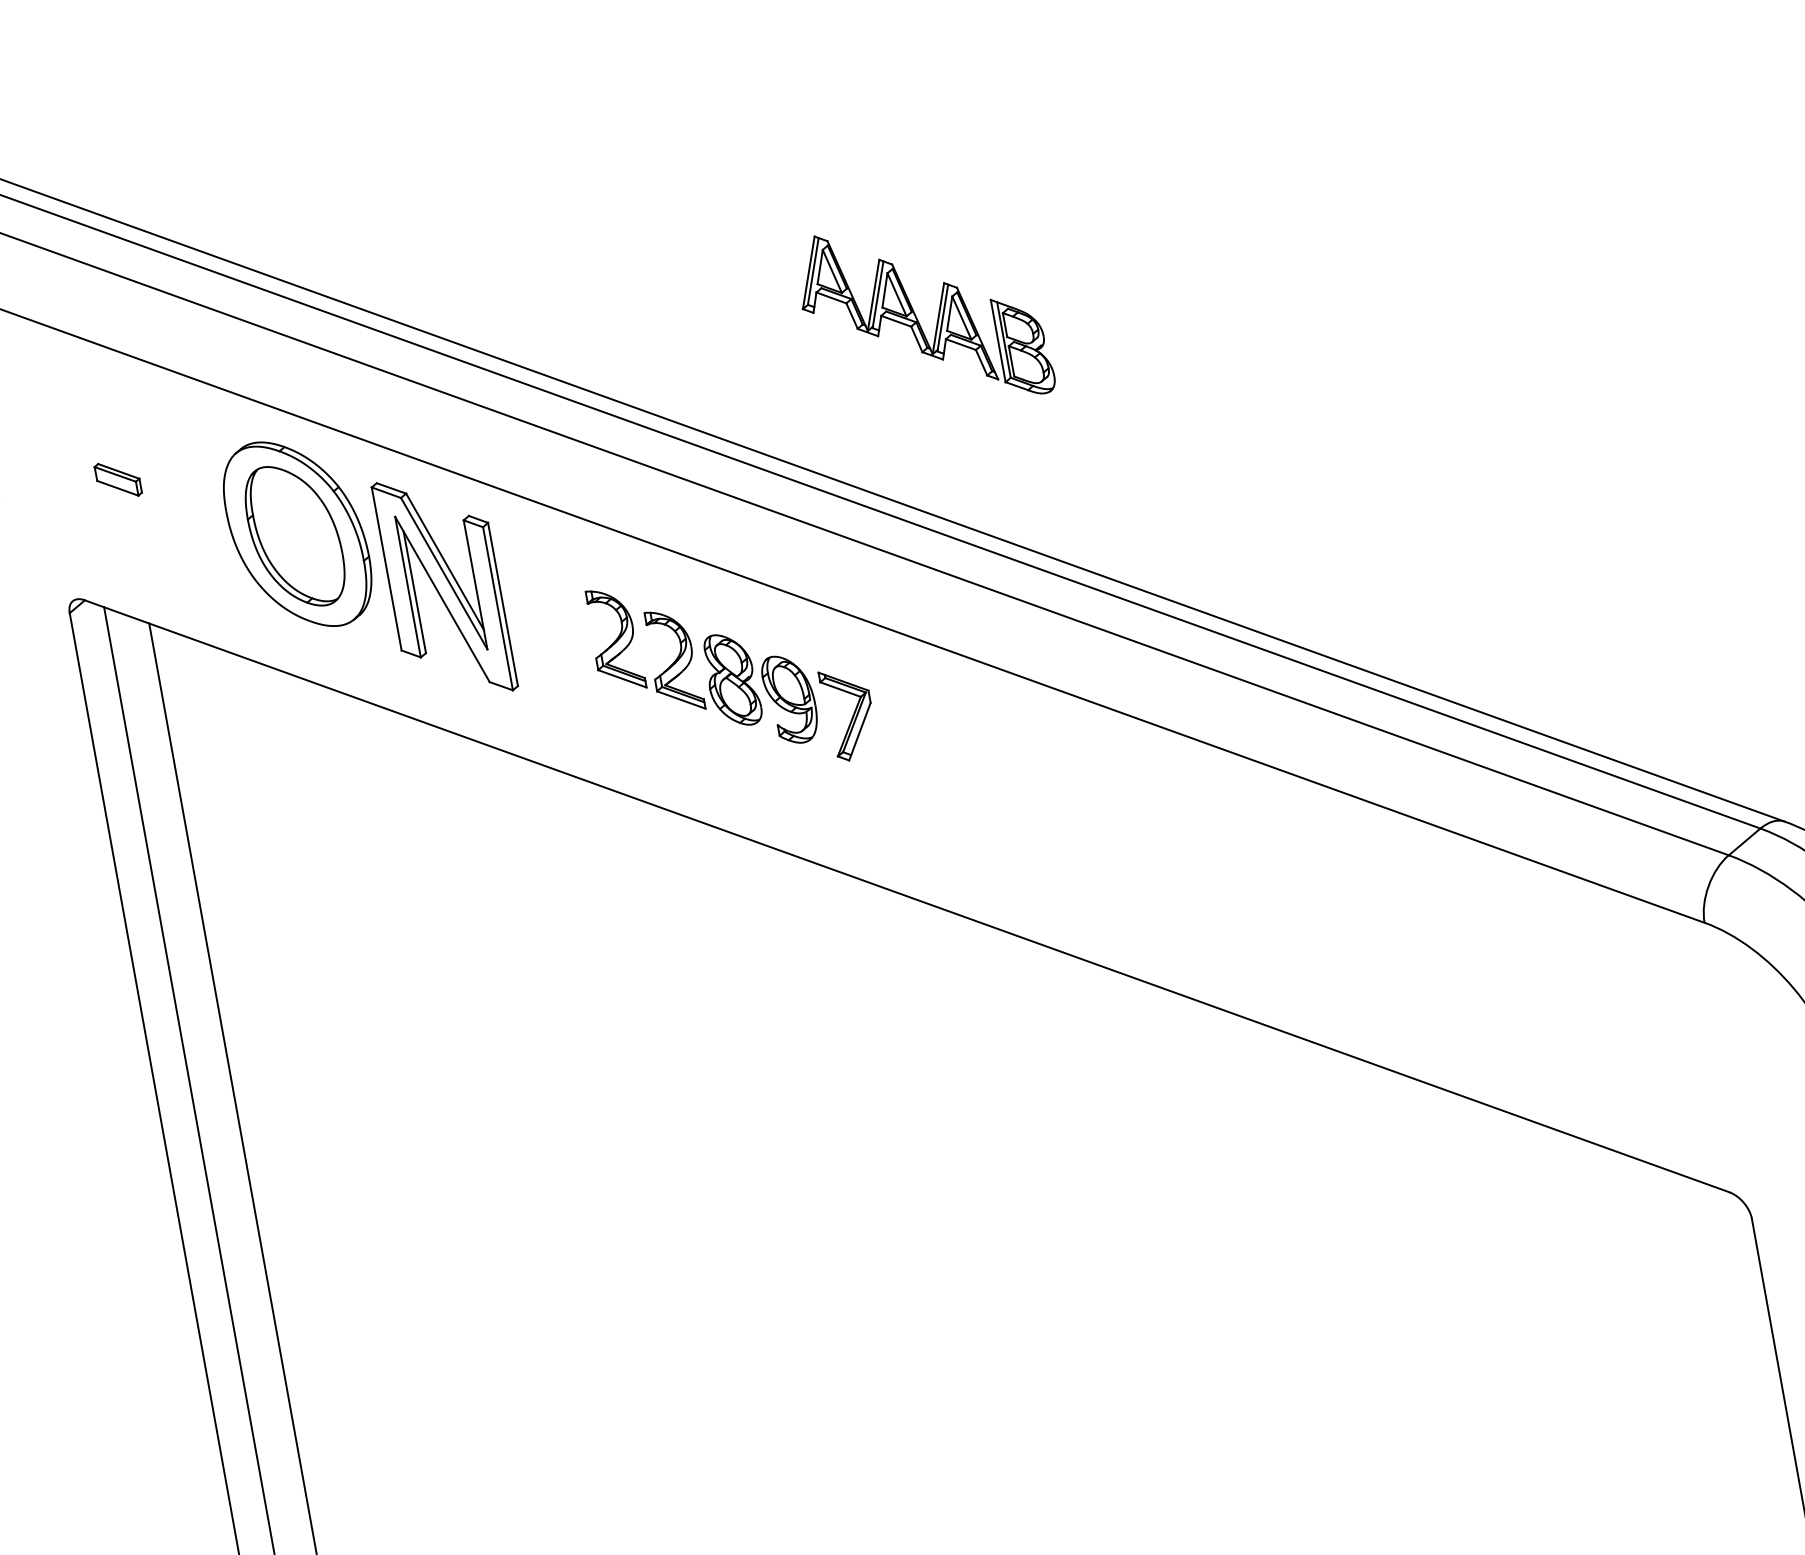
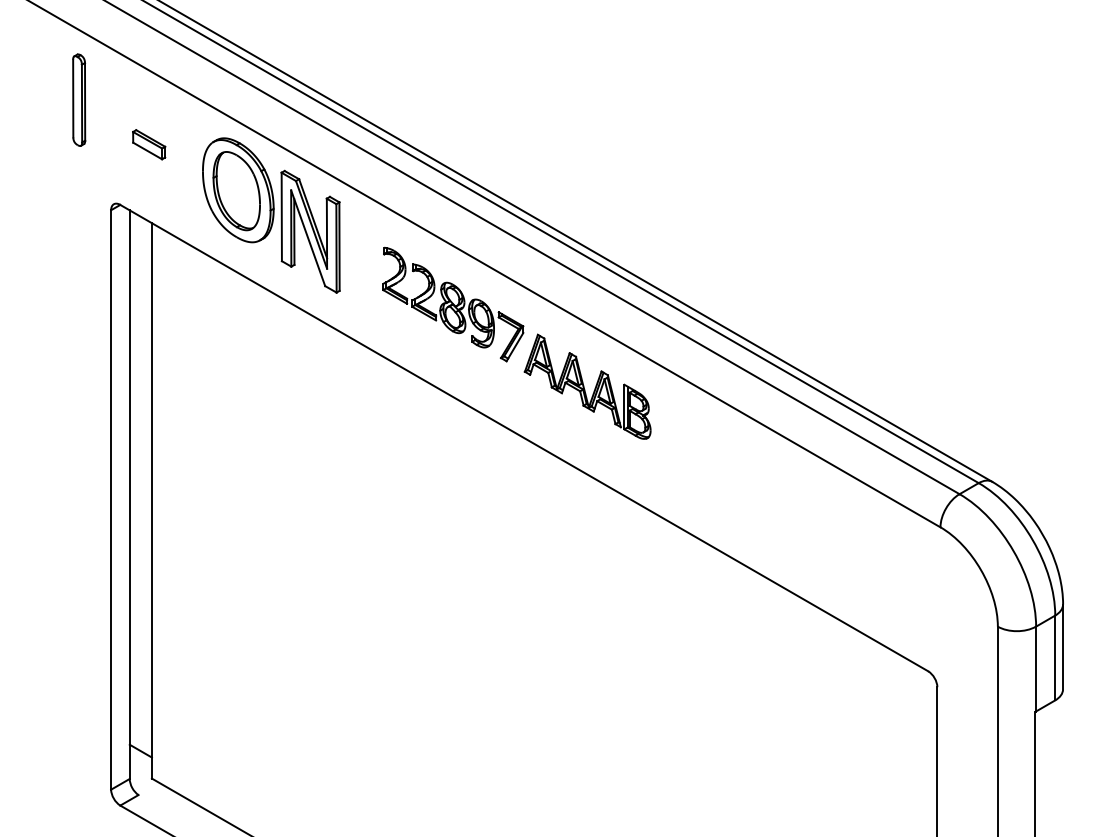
part: (923, 315) -> (587, 386), moved
part: (118, 479) -> (149, 144), size x1.43

